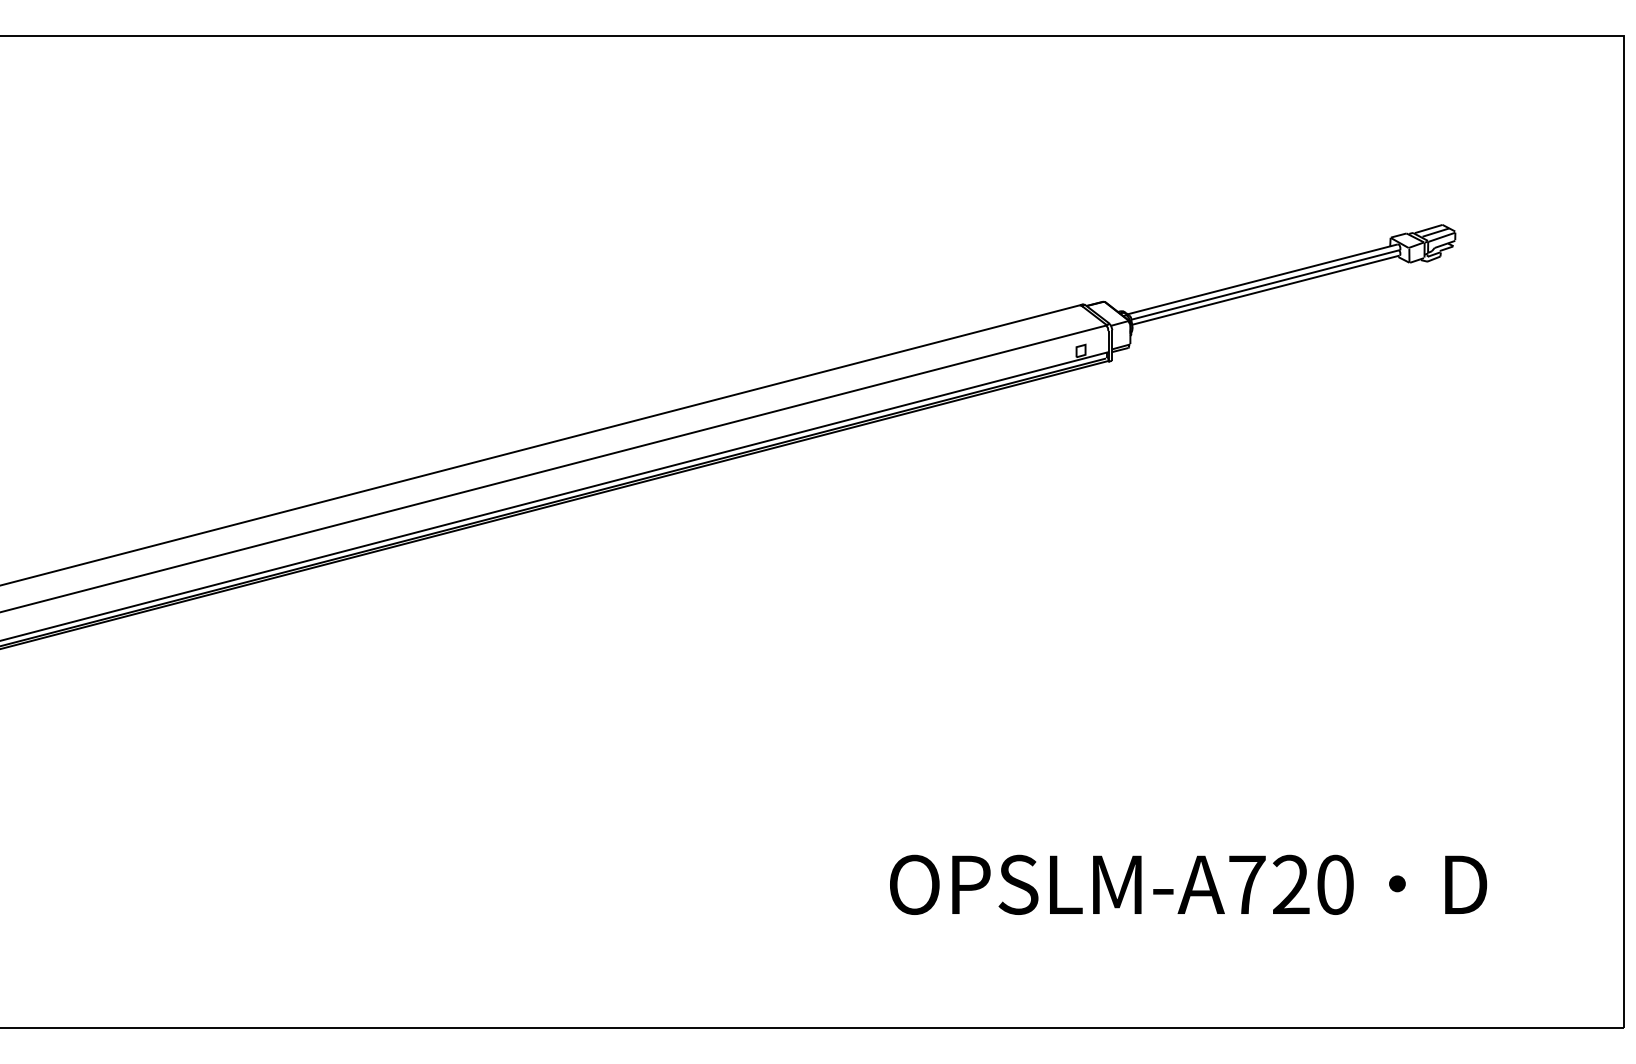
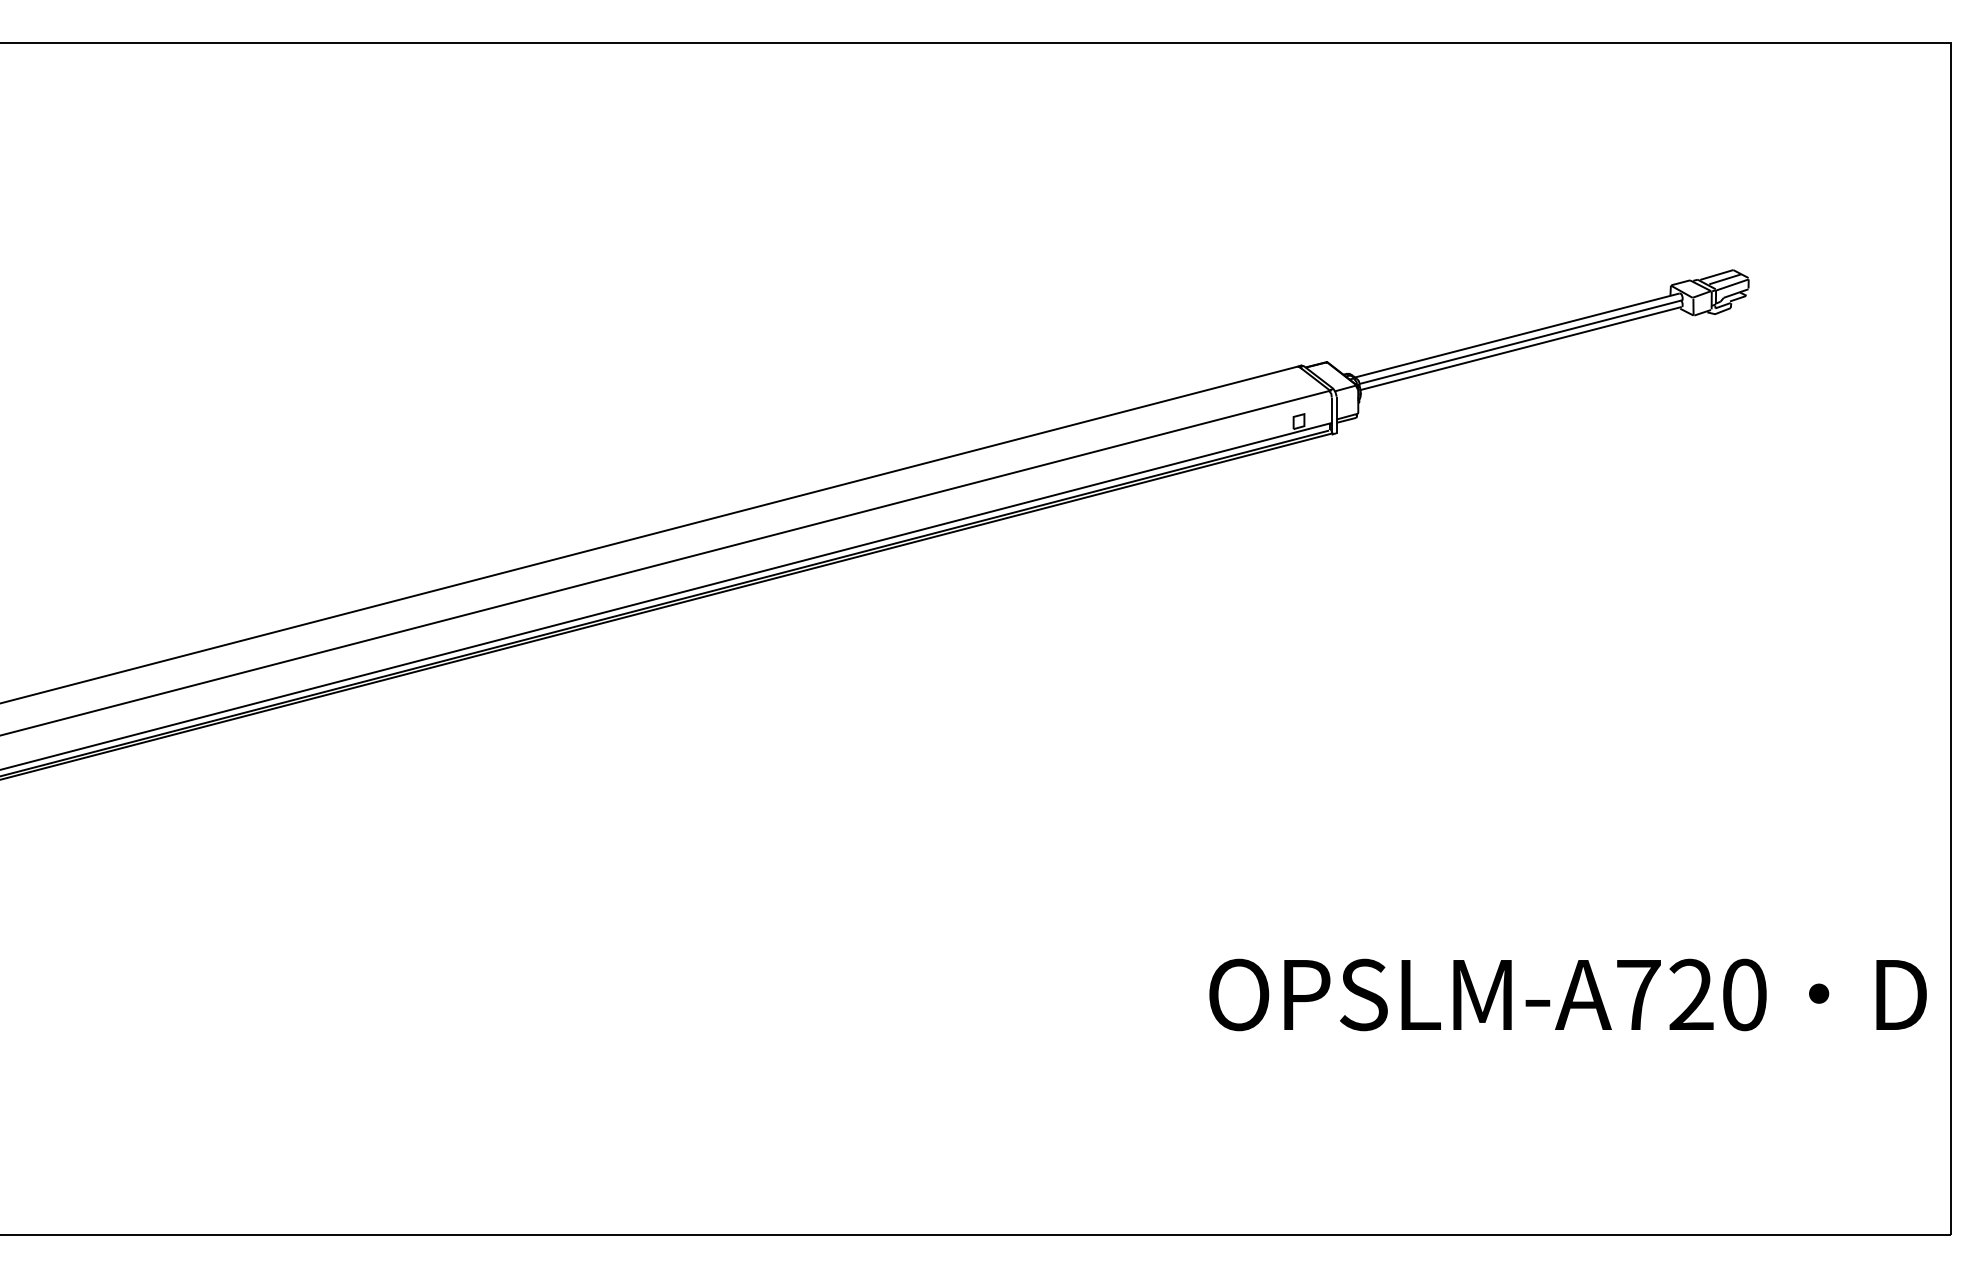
text: (1188, 884) -> (1567, 994), moved

